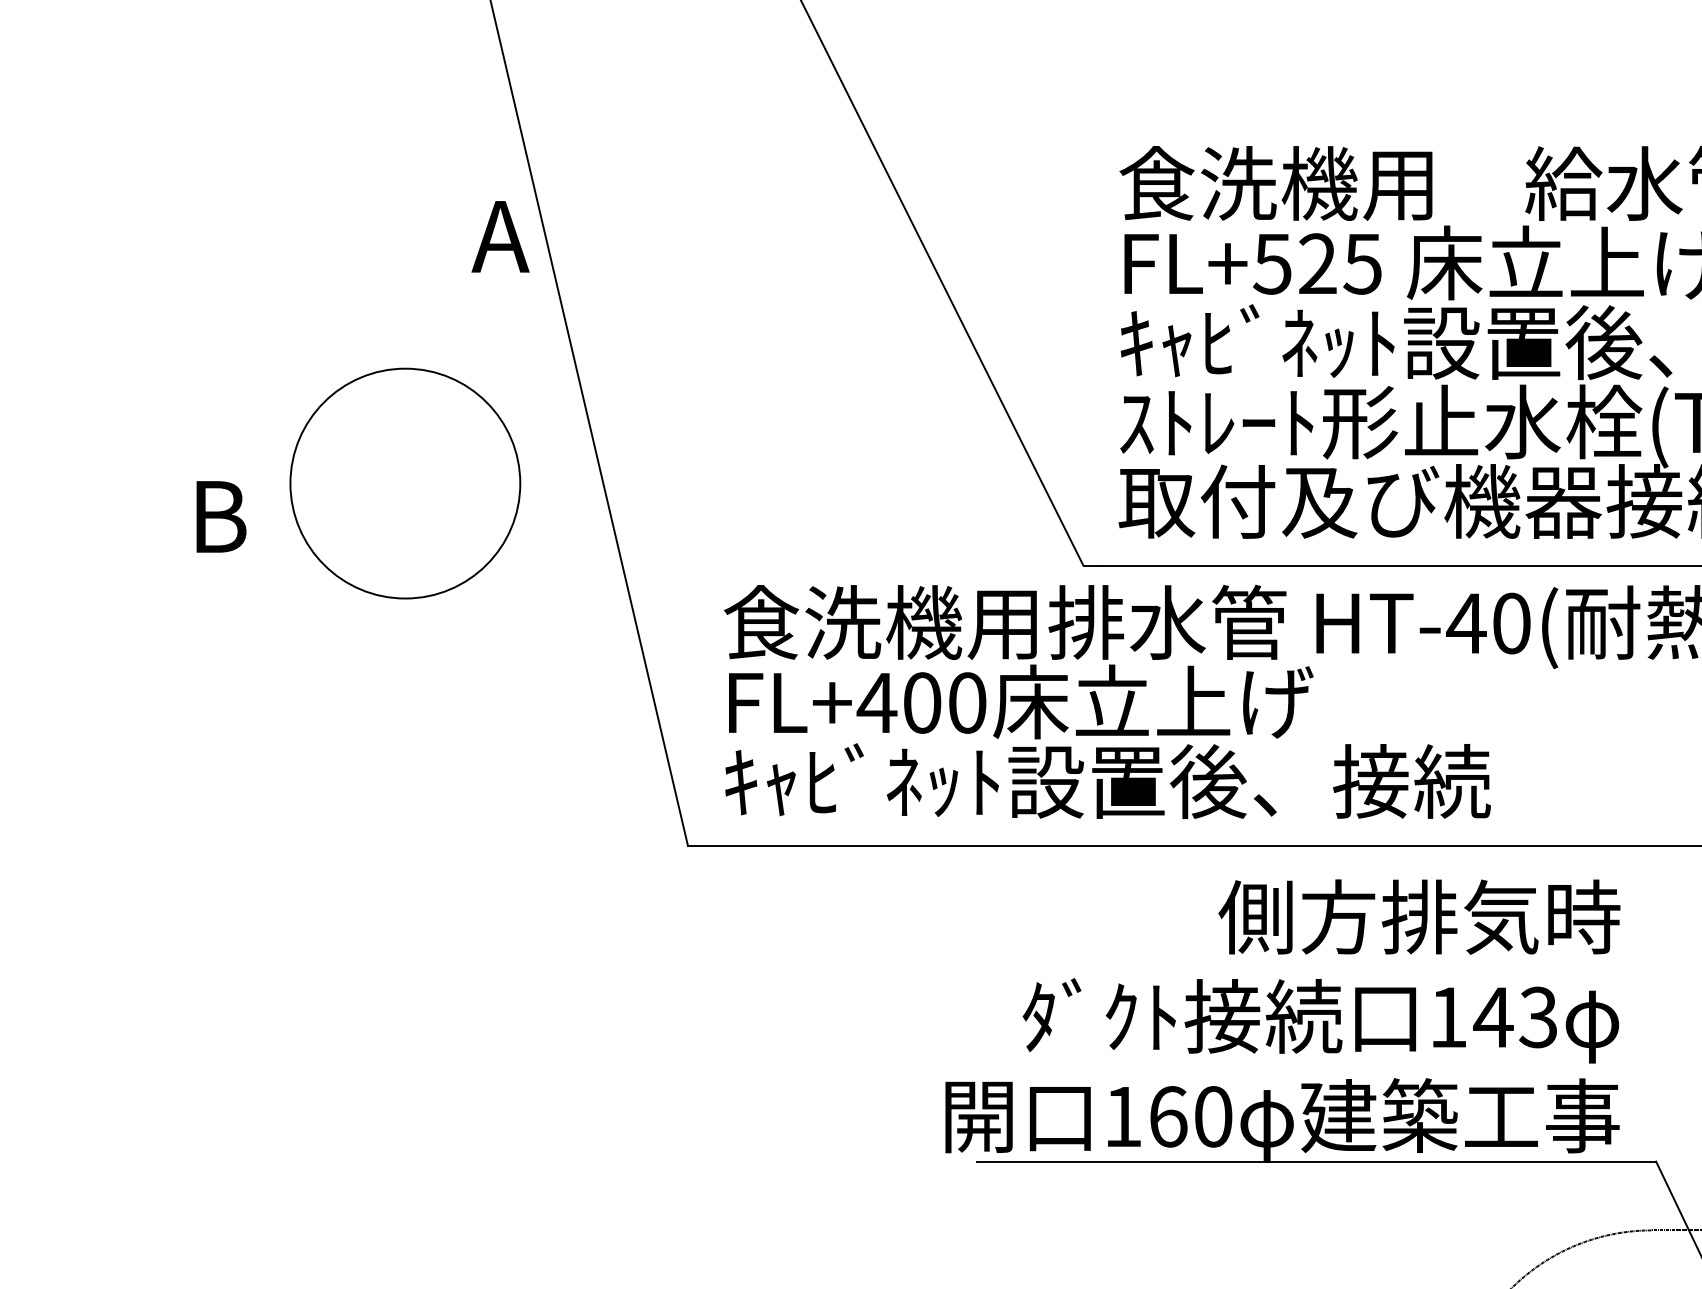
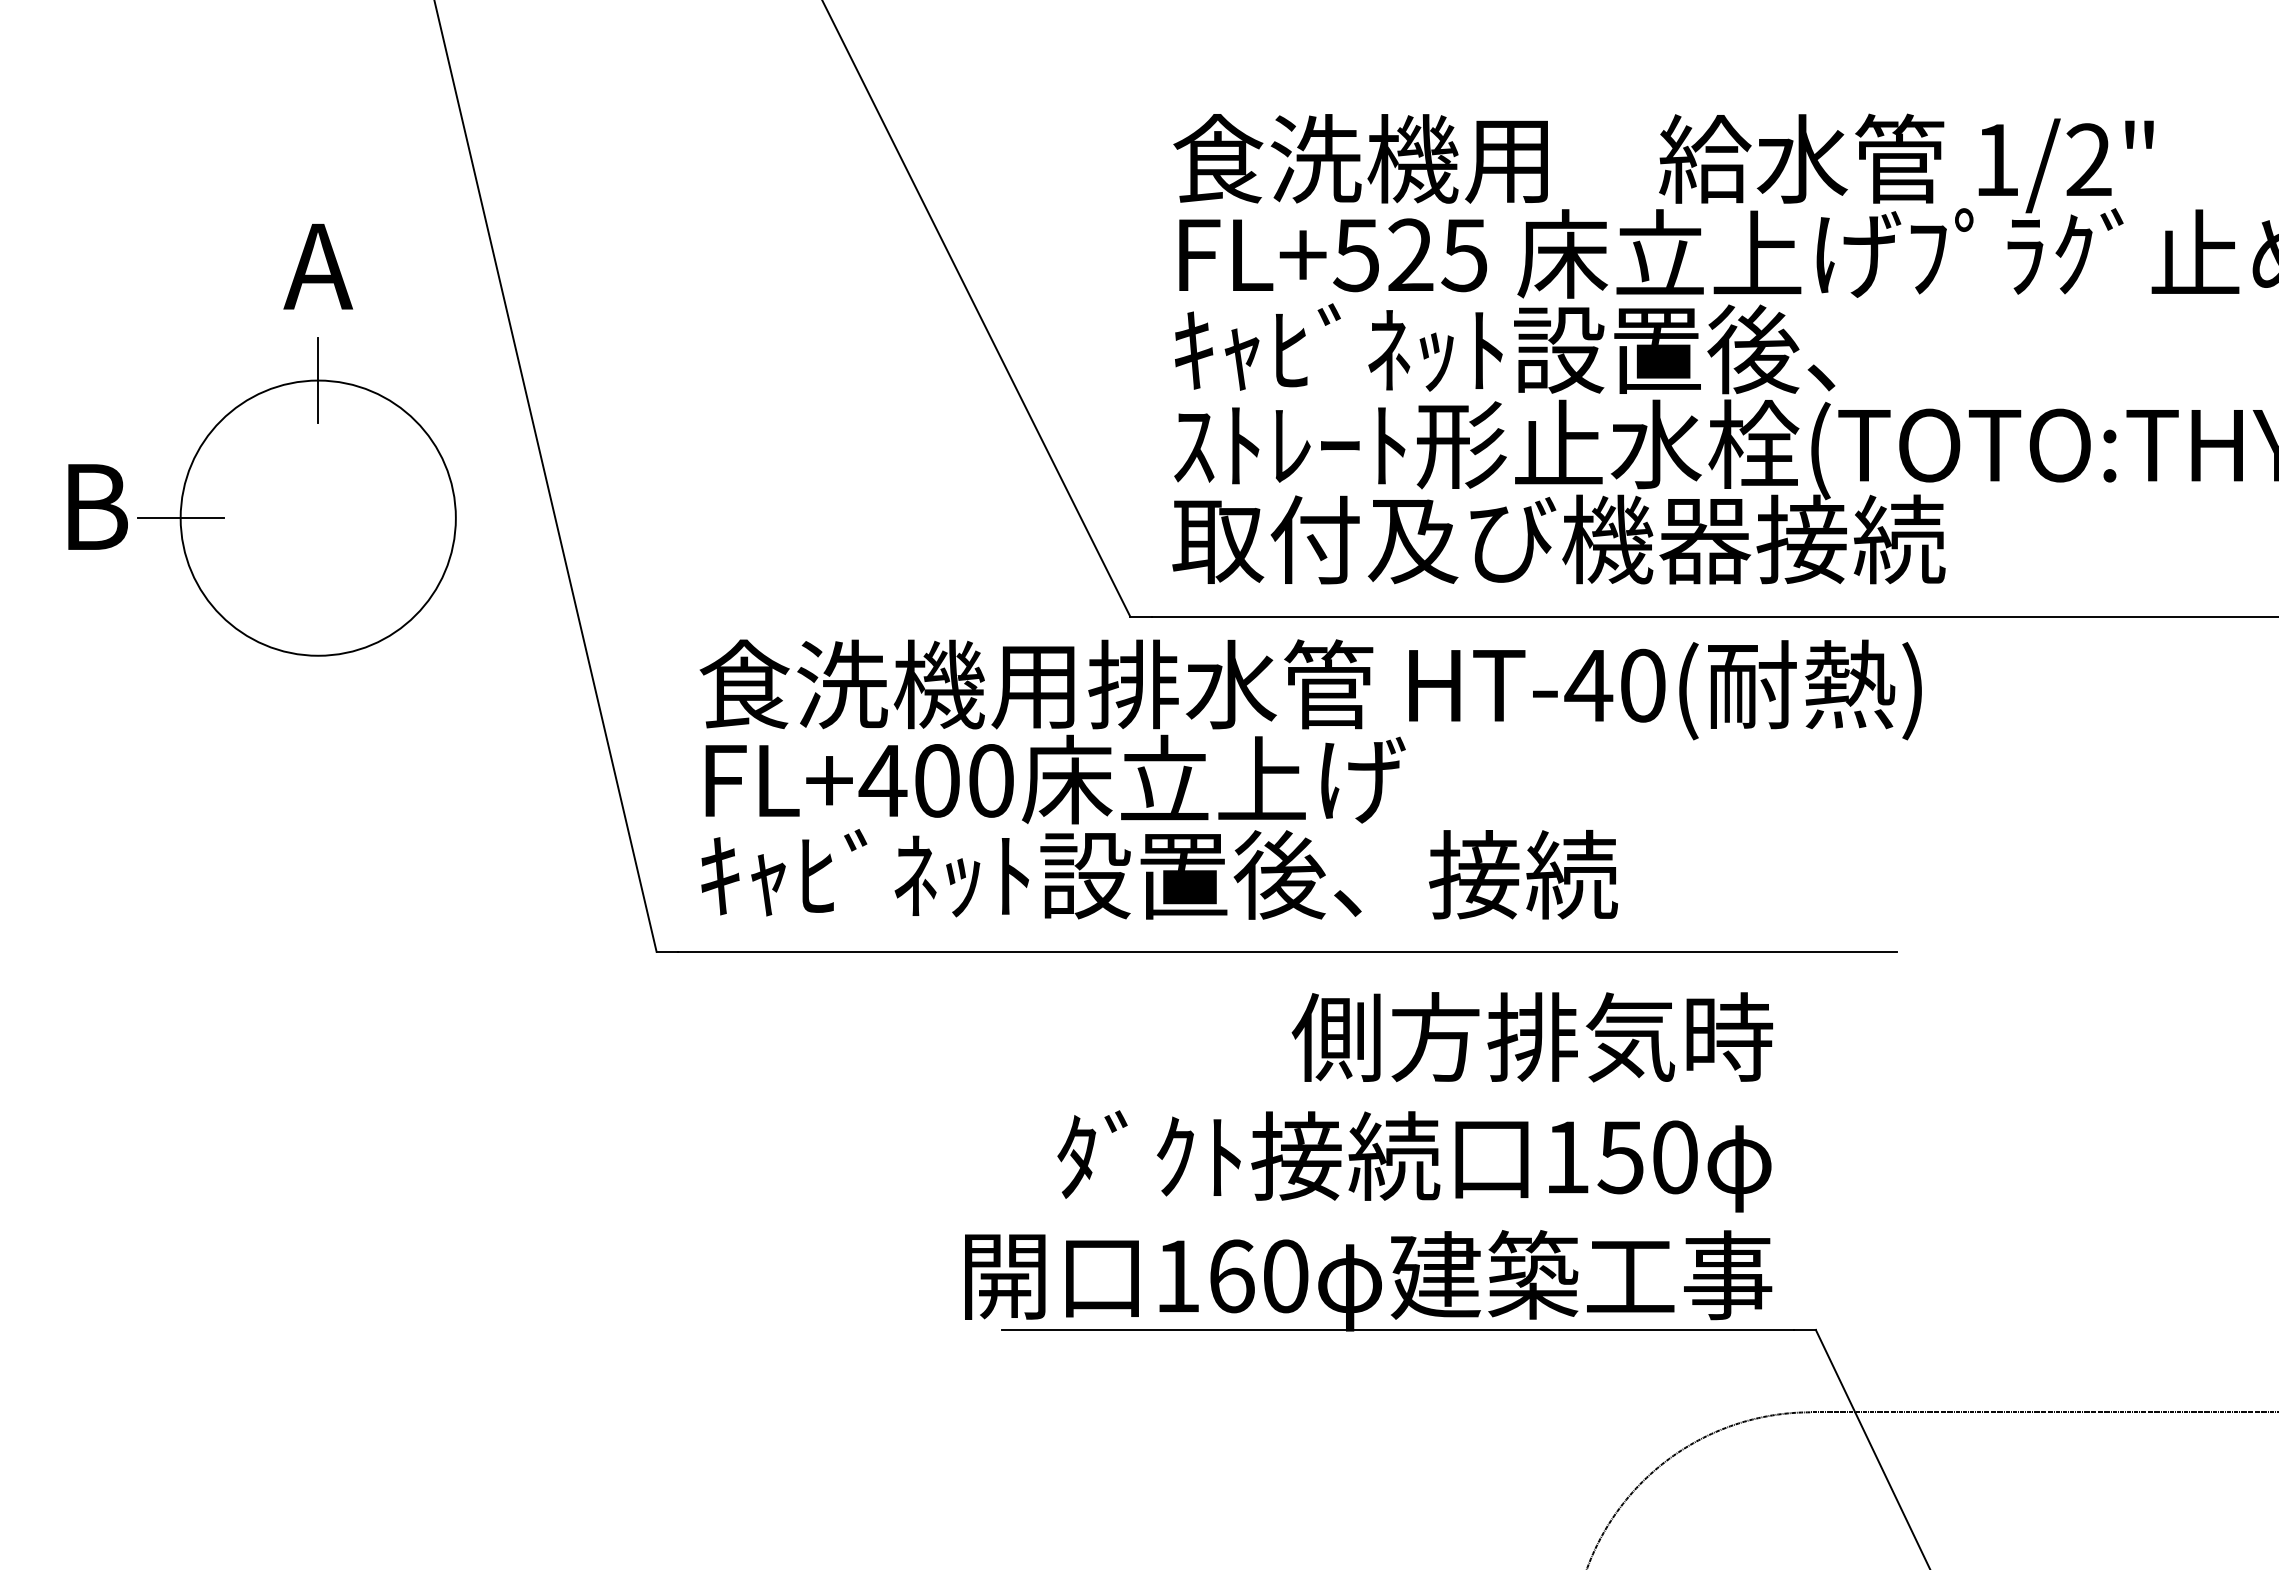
text: (500, 236) -> (318, 266), moved
line: (405, 368) -> (318, 380), added
line: (290, 483) -> (180, 518), added
text: (220, 516) -> (97, 506), moved
text: (1514, 1017) -> (1646, 1157), 143 -> 150

